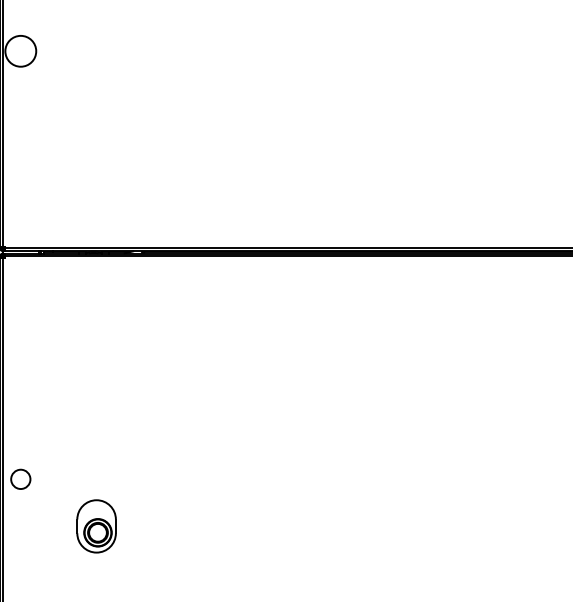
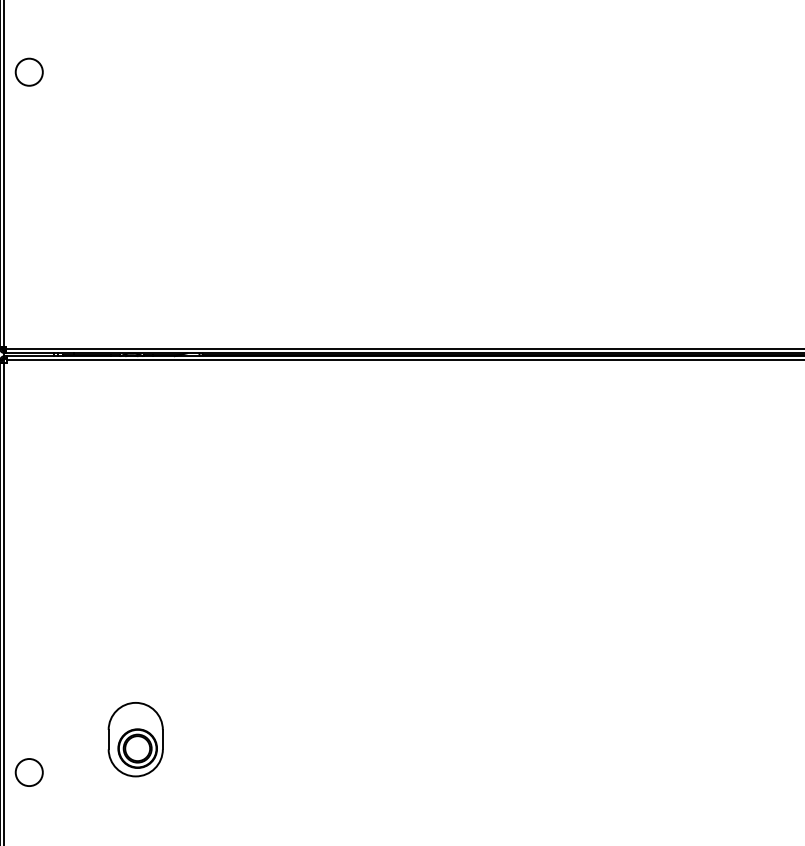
circle: (20, 50) -> (28, 71), size x0.62
circle: (20, 479) -> (28, 772), moved

